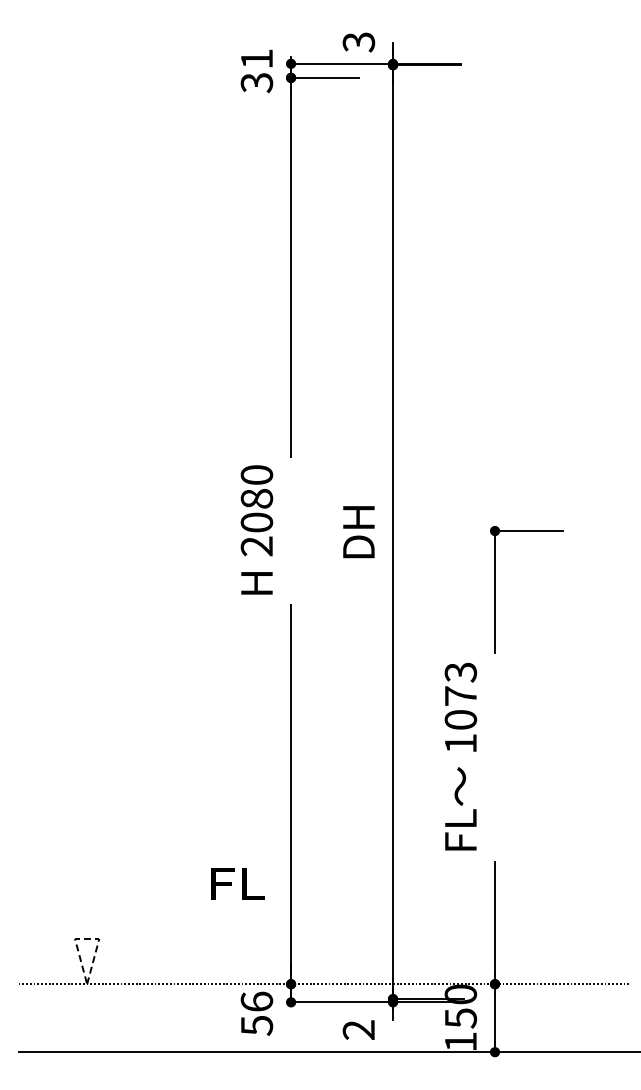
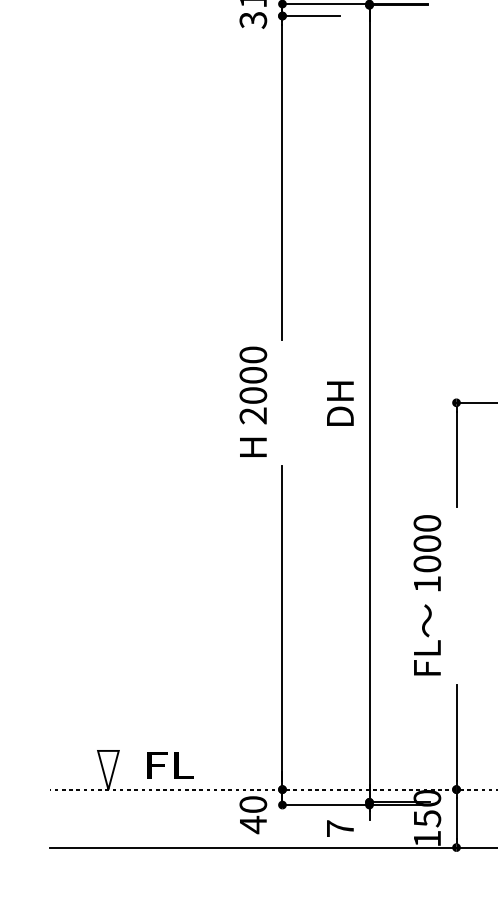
text: (256, 498) -> (252, 375), 2080 -> 2000
text: (460, 683) -> (427, 532), 1073 -> 1000
text: (237, 883) -> (170, 765), moved
line: (86, 938) -> (107, 750), dashed -> solid
text: (256, 1013) -> (252, 814), 56 -> 40
text: (358, 1029) -> (340, 828), 2 -> 7

